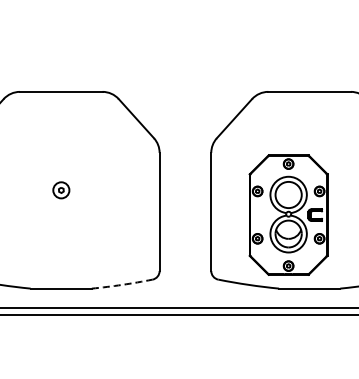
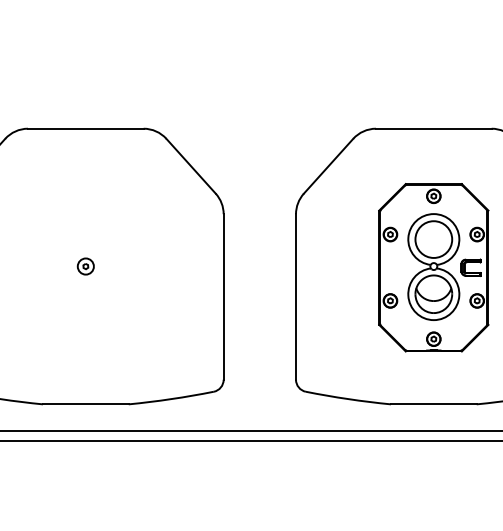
part: (60, 189) -> (84, 265), size x0.71
part: (288, 214) -> (433, 266), moved
arc: (122, 284) -> (171, 398), dashed -> solid

